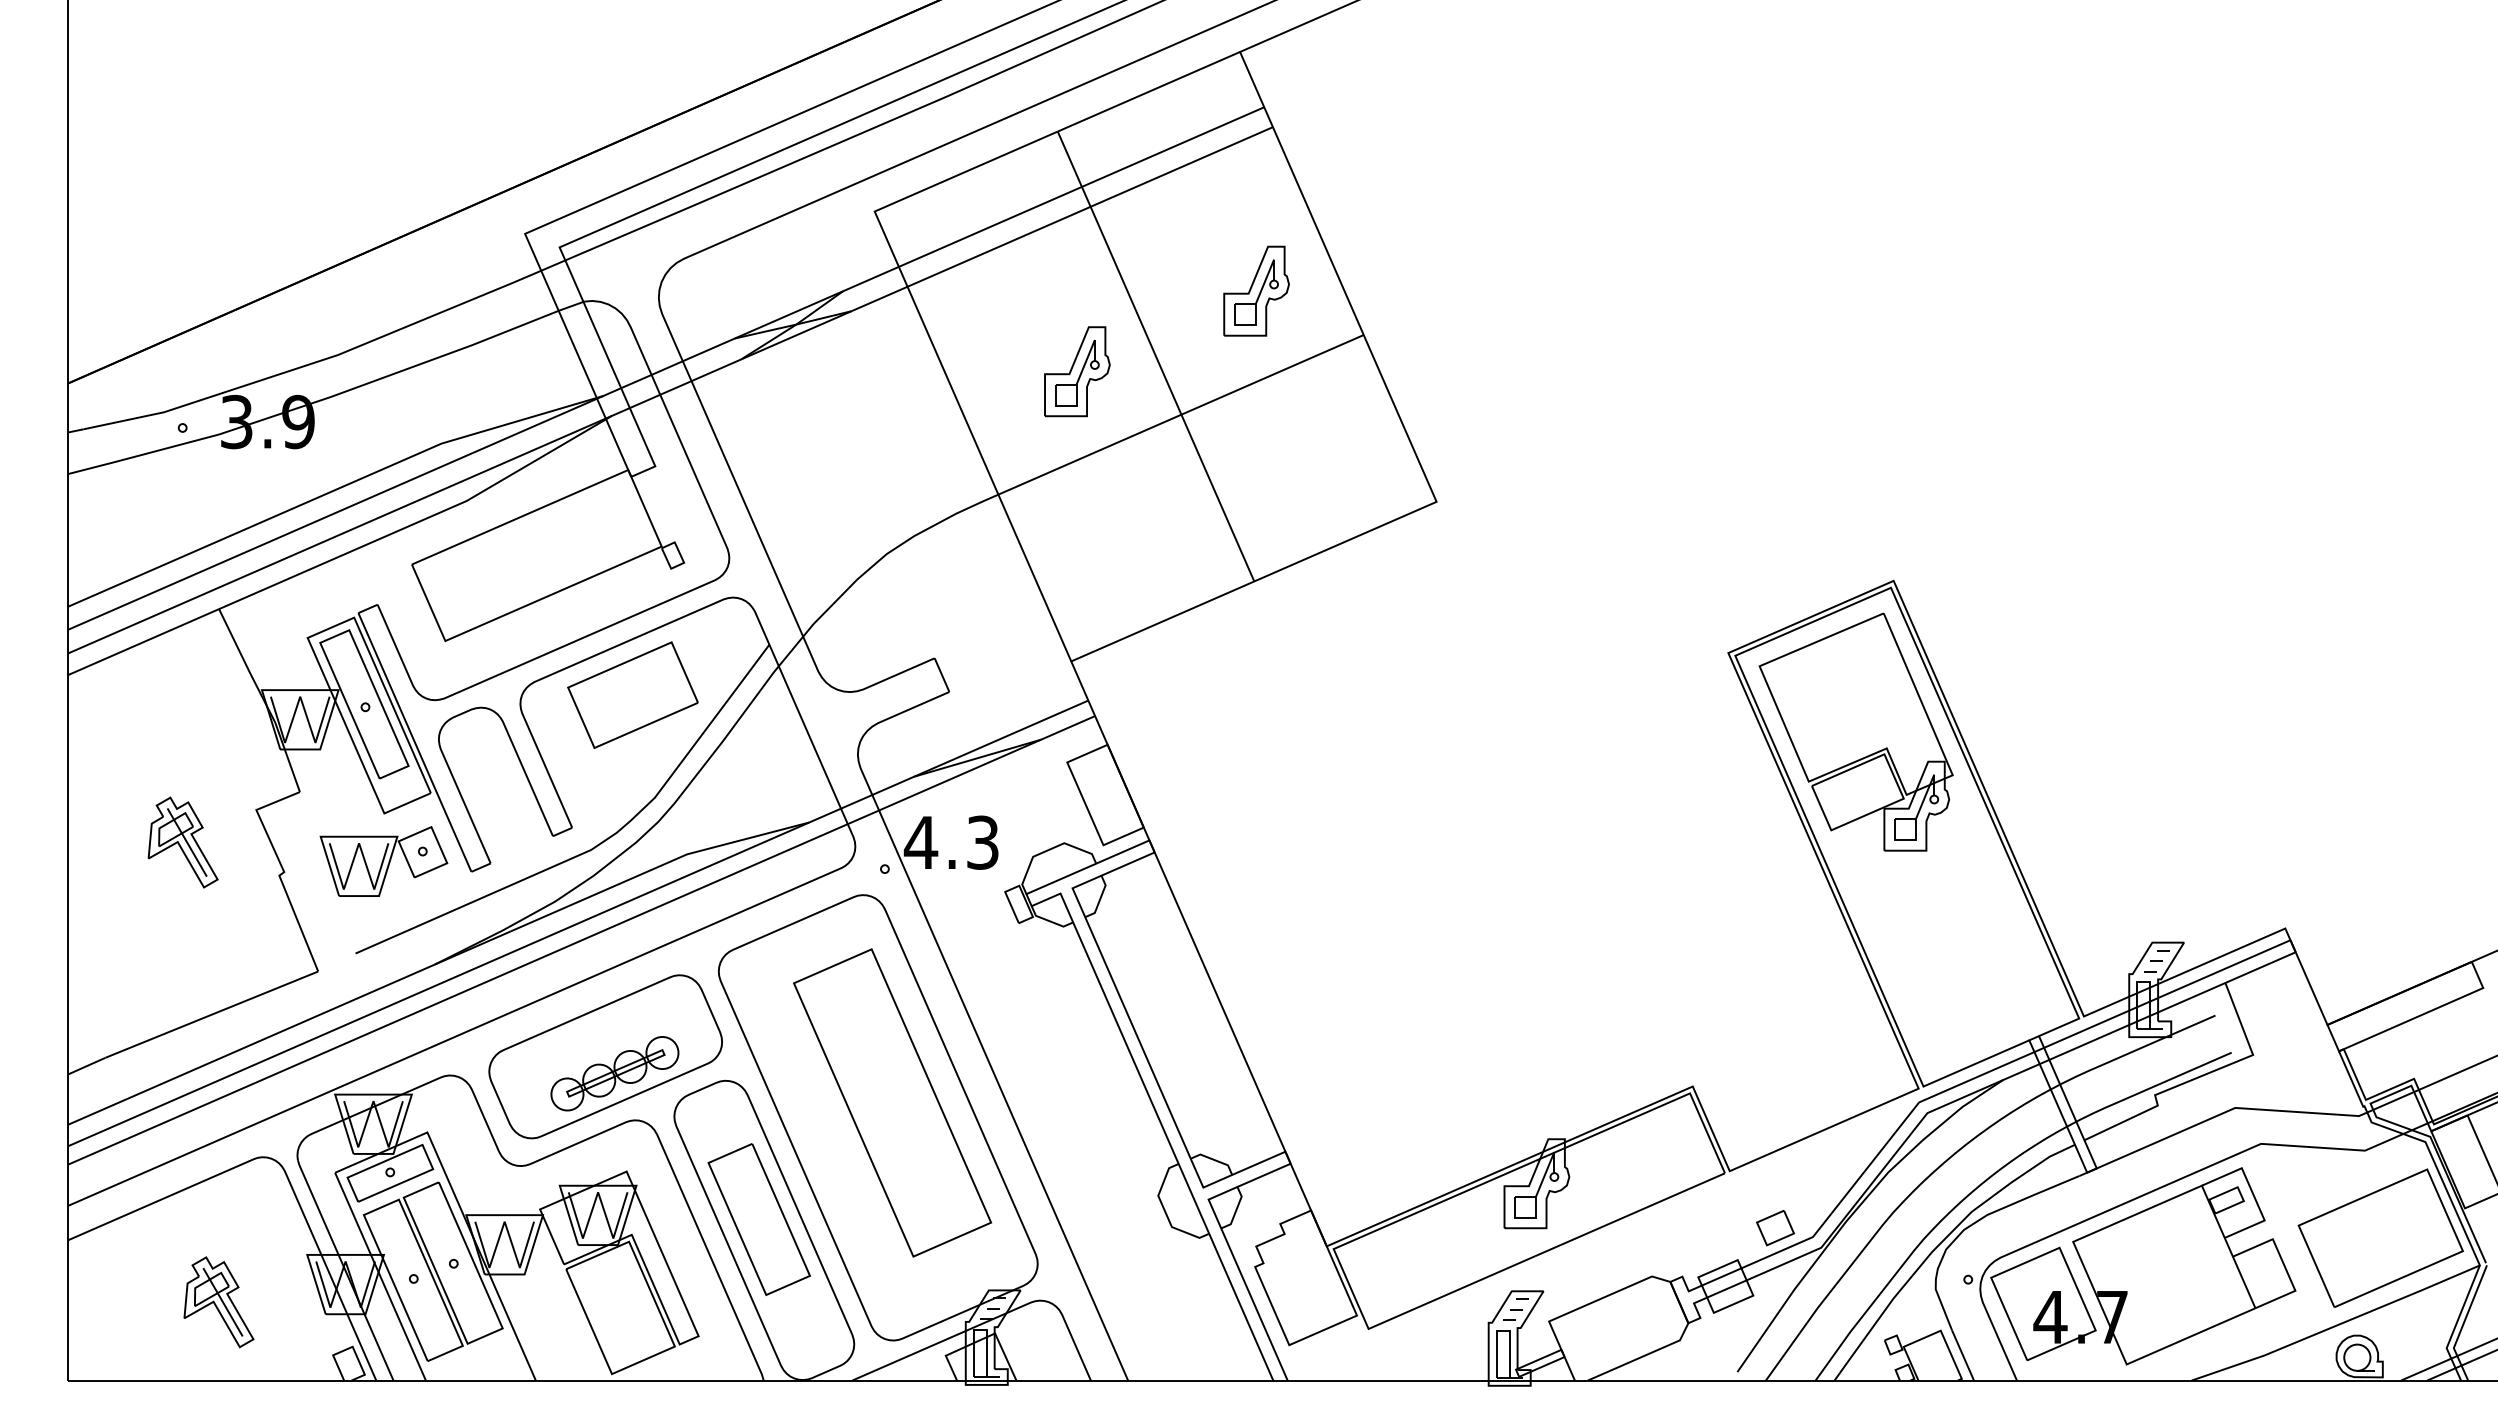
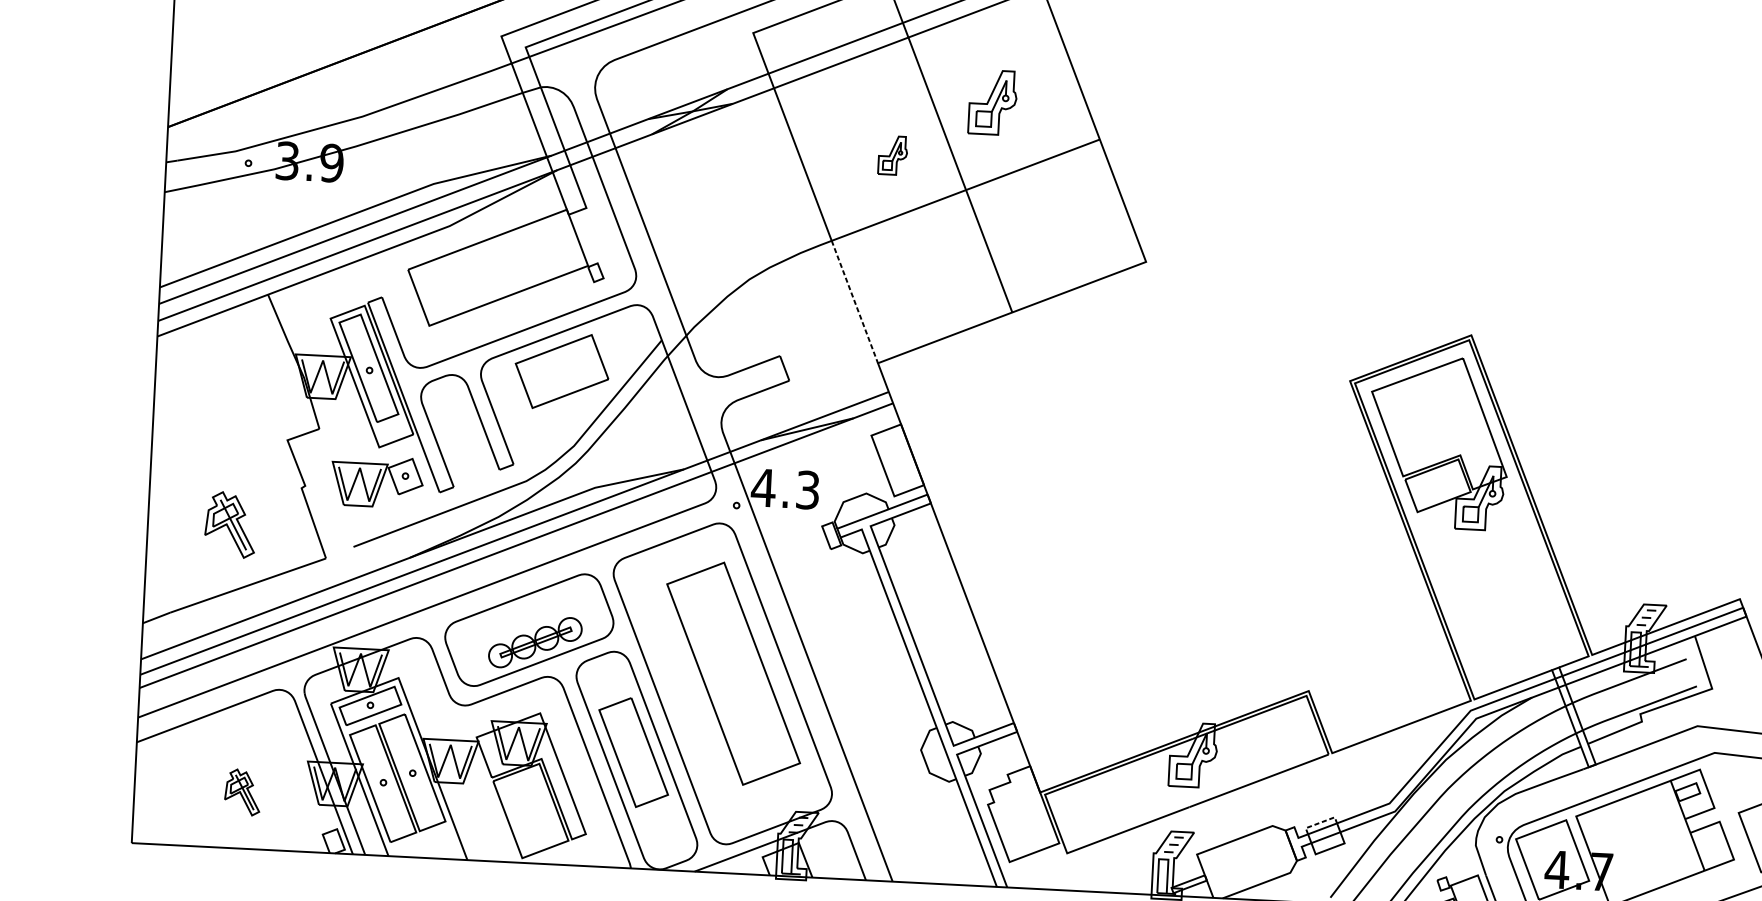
part: (1256, 290) -> (992, 102), moved
part: (1077, 371) -> (893, 155), size x0.6
line: (1034, 578) -> (854, 302), solid -> dashed
part: (182, 842) -> (230, 524), moved
part: (1775, 1228) -> (1363, 796), removed
line: (1718, 1268) -> (1320, 822), solid -> dashed
part: (218, 1302) -> (242, 792), size x0.7

